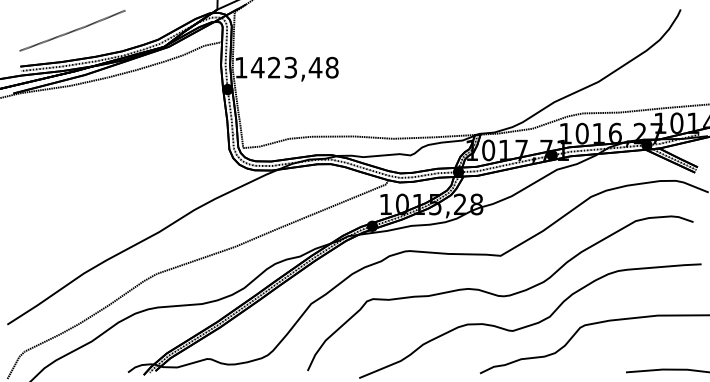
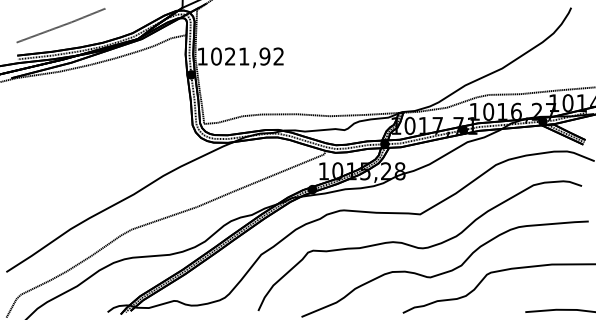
text: (294, 67) -> (247, 56), 1423,48 -> 1021,92

